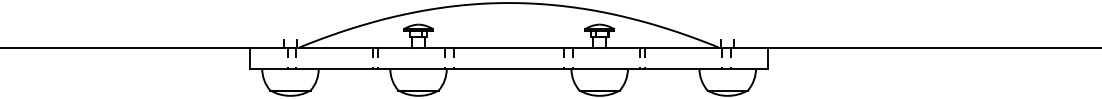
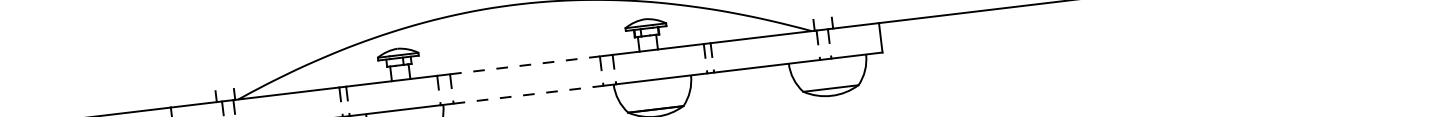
line: (509, 47) -> (525, 65), solid -> dashed
line: (509, 69) -> (529, 95), solid -> dashed

